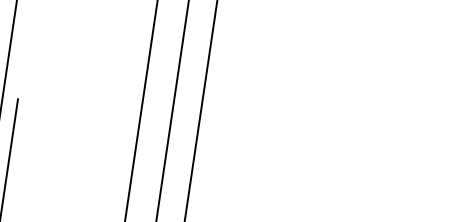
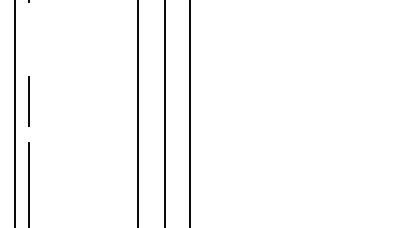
line: (24, 52) -> (28, 101), added

